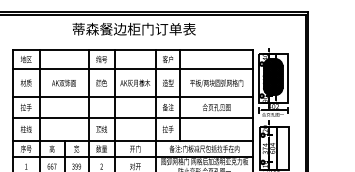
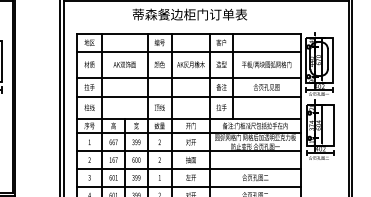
hatch: (272, 76) -> (318, 58), removed

